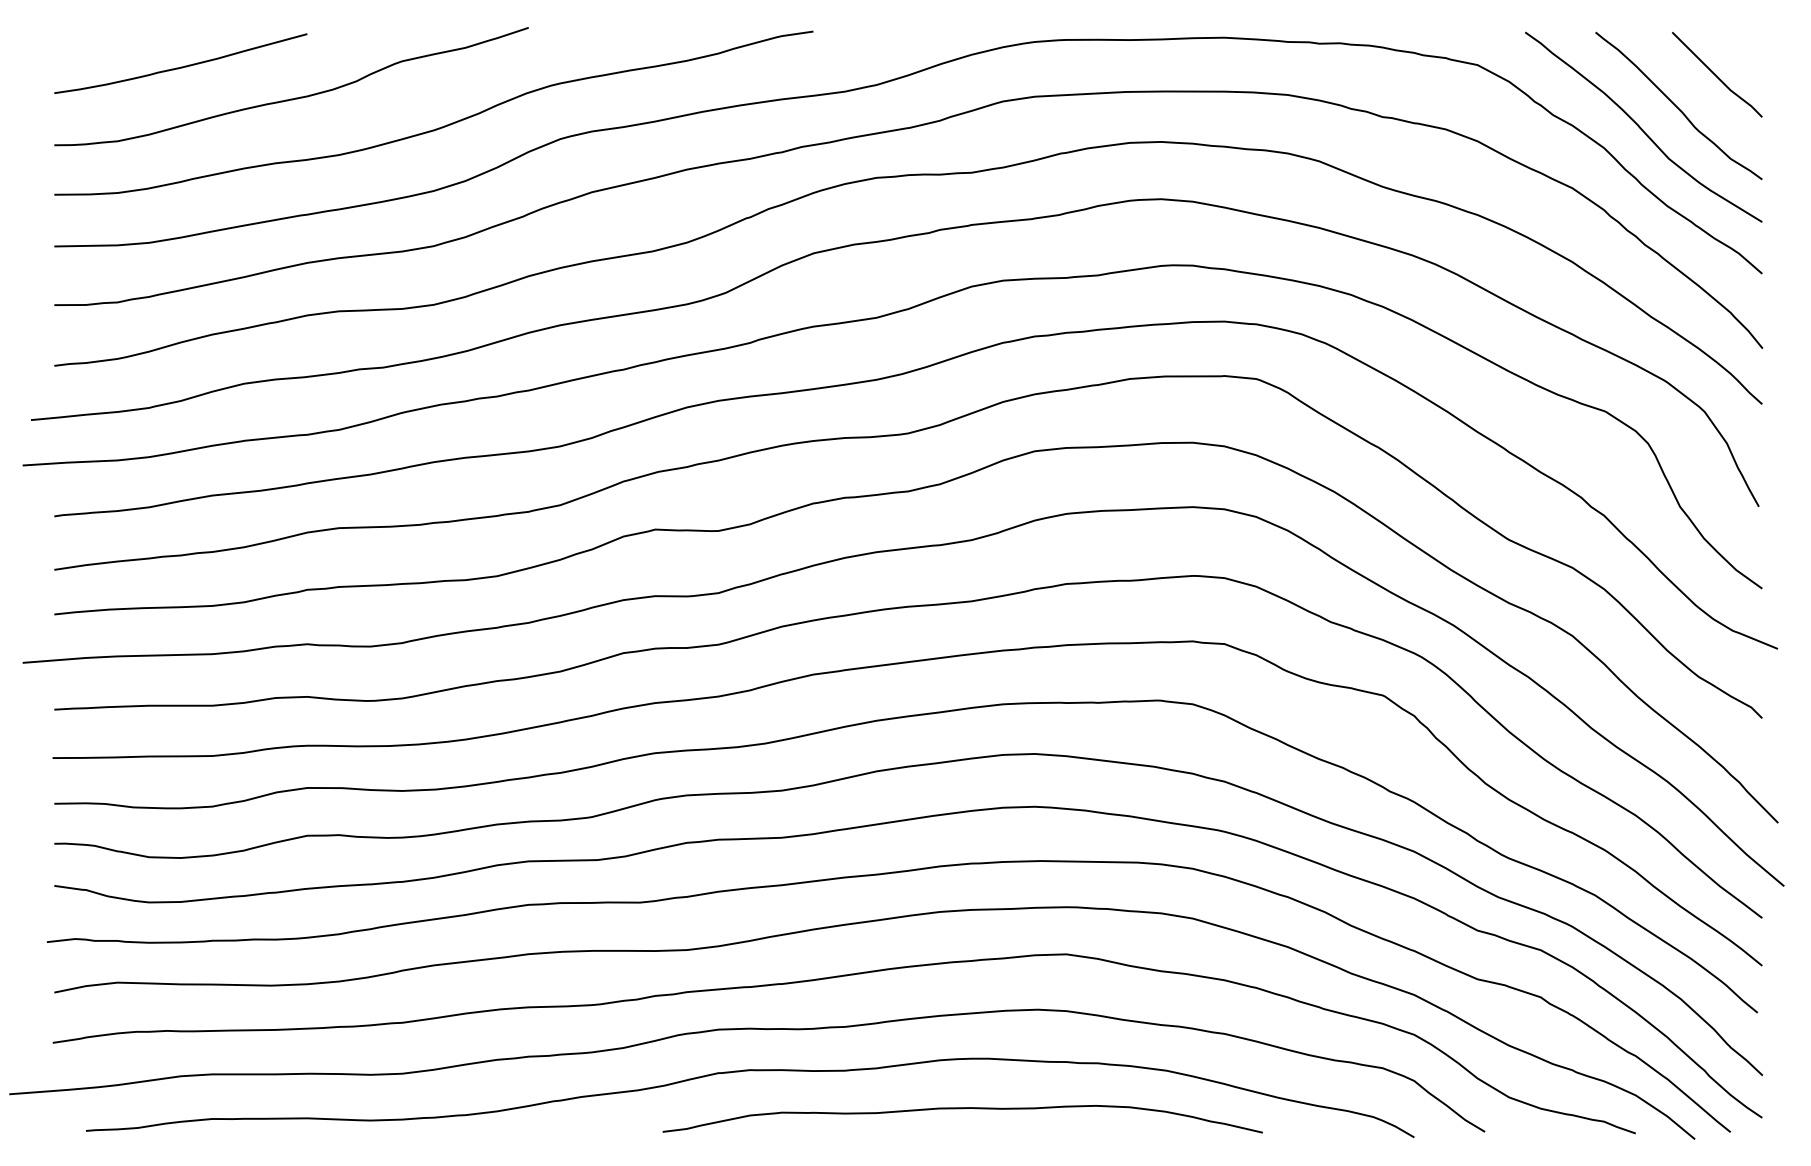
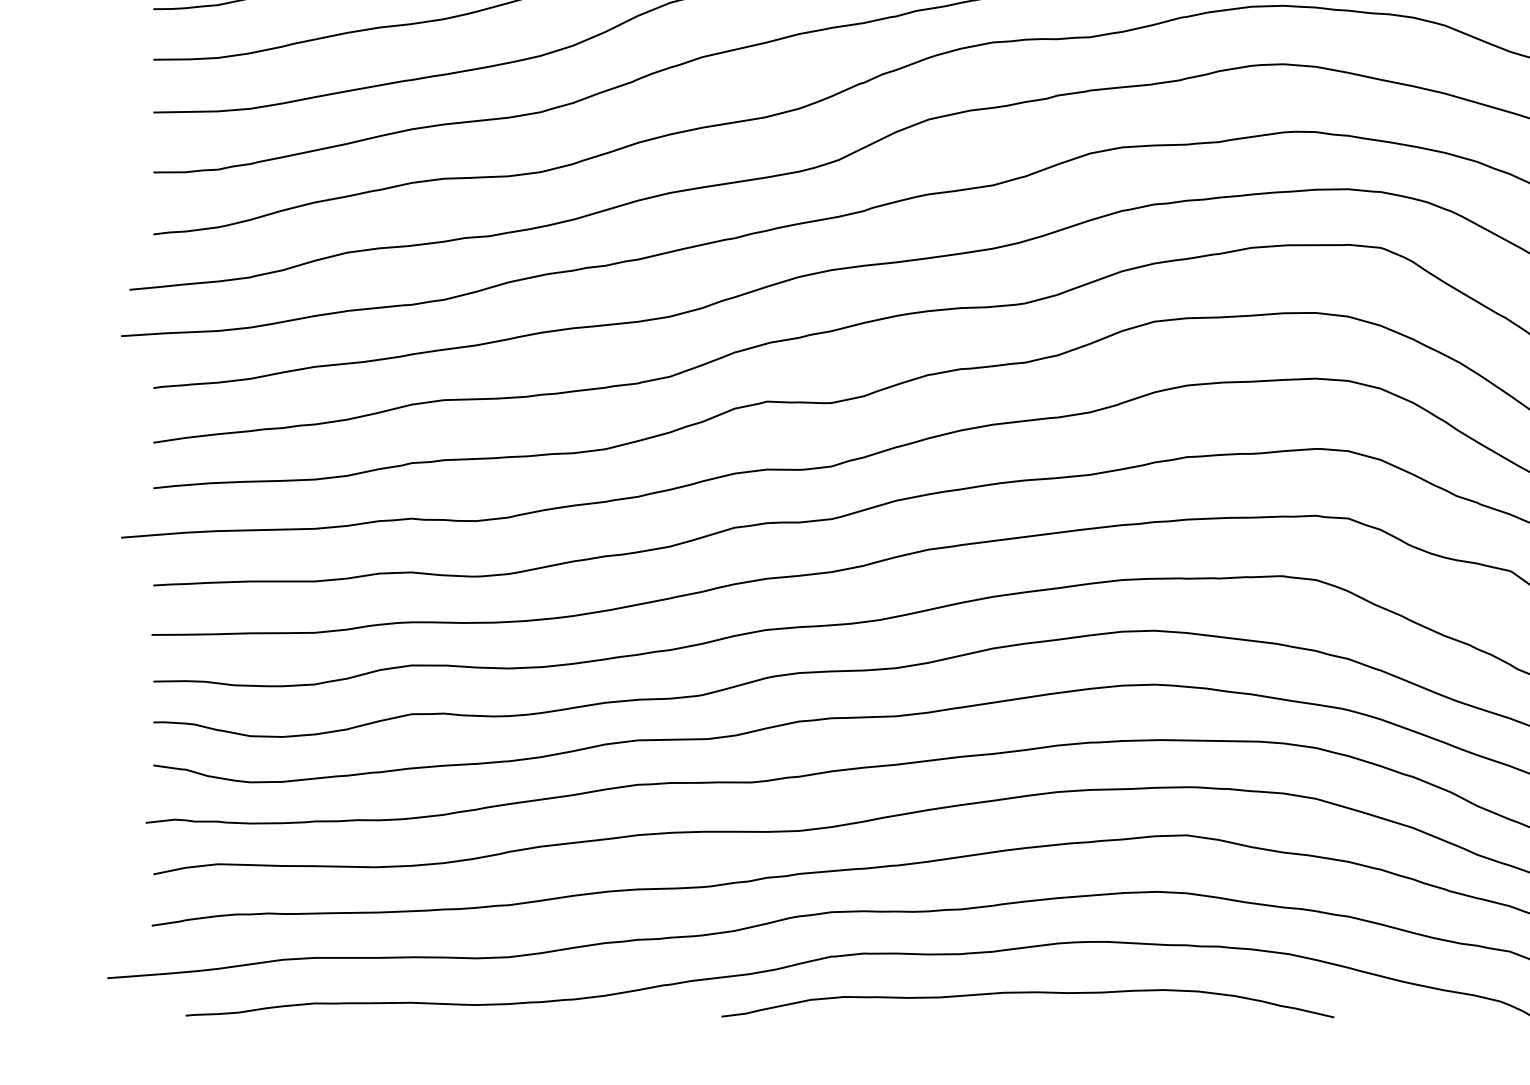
curve: (962, 1109) -> (1027, 993), moved

